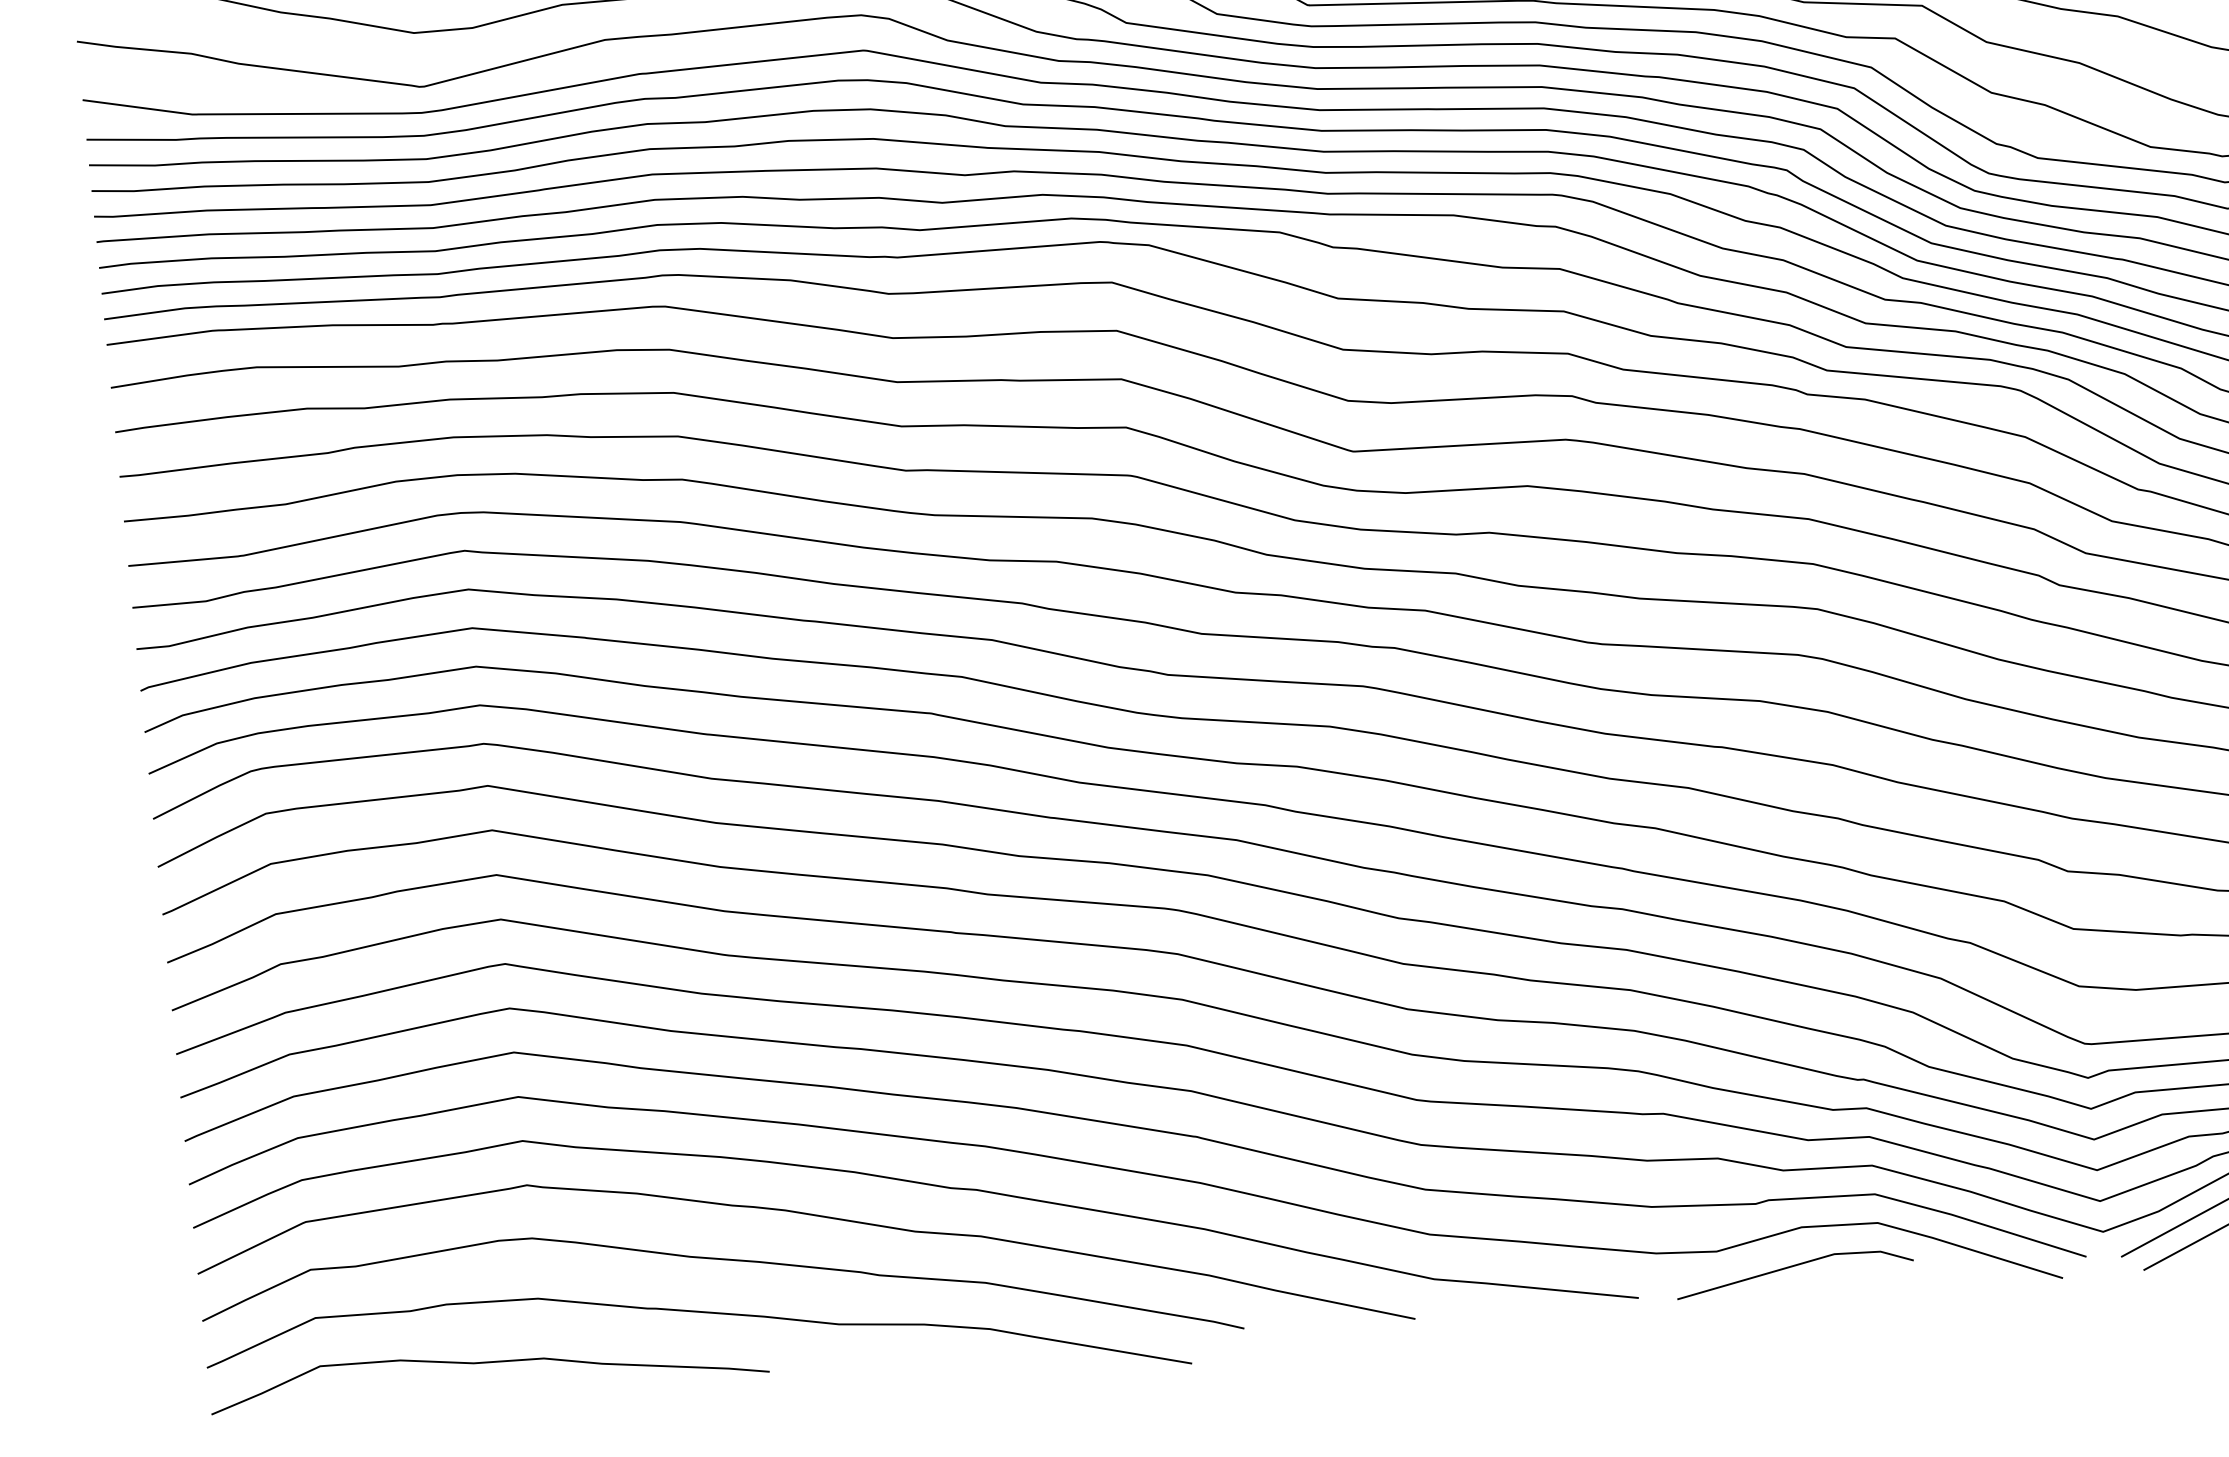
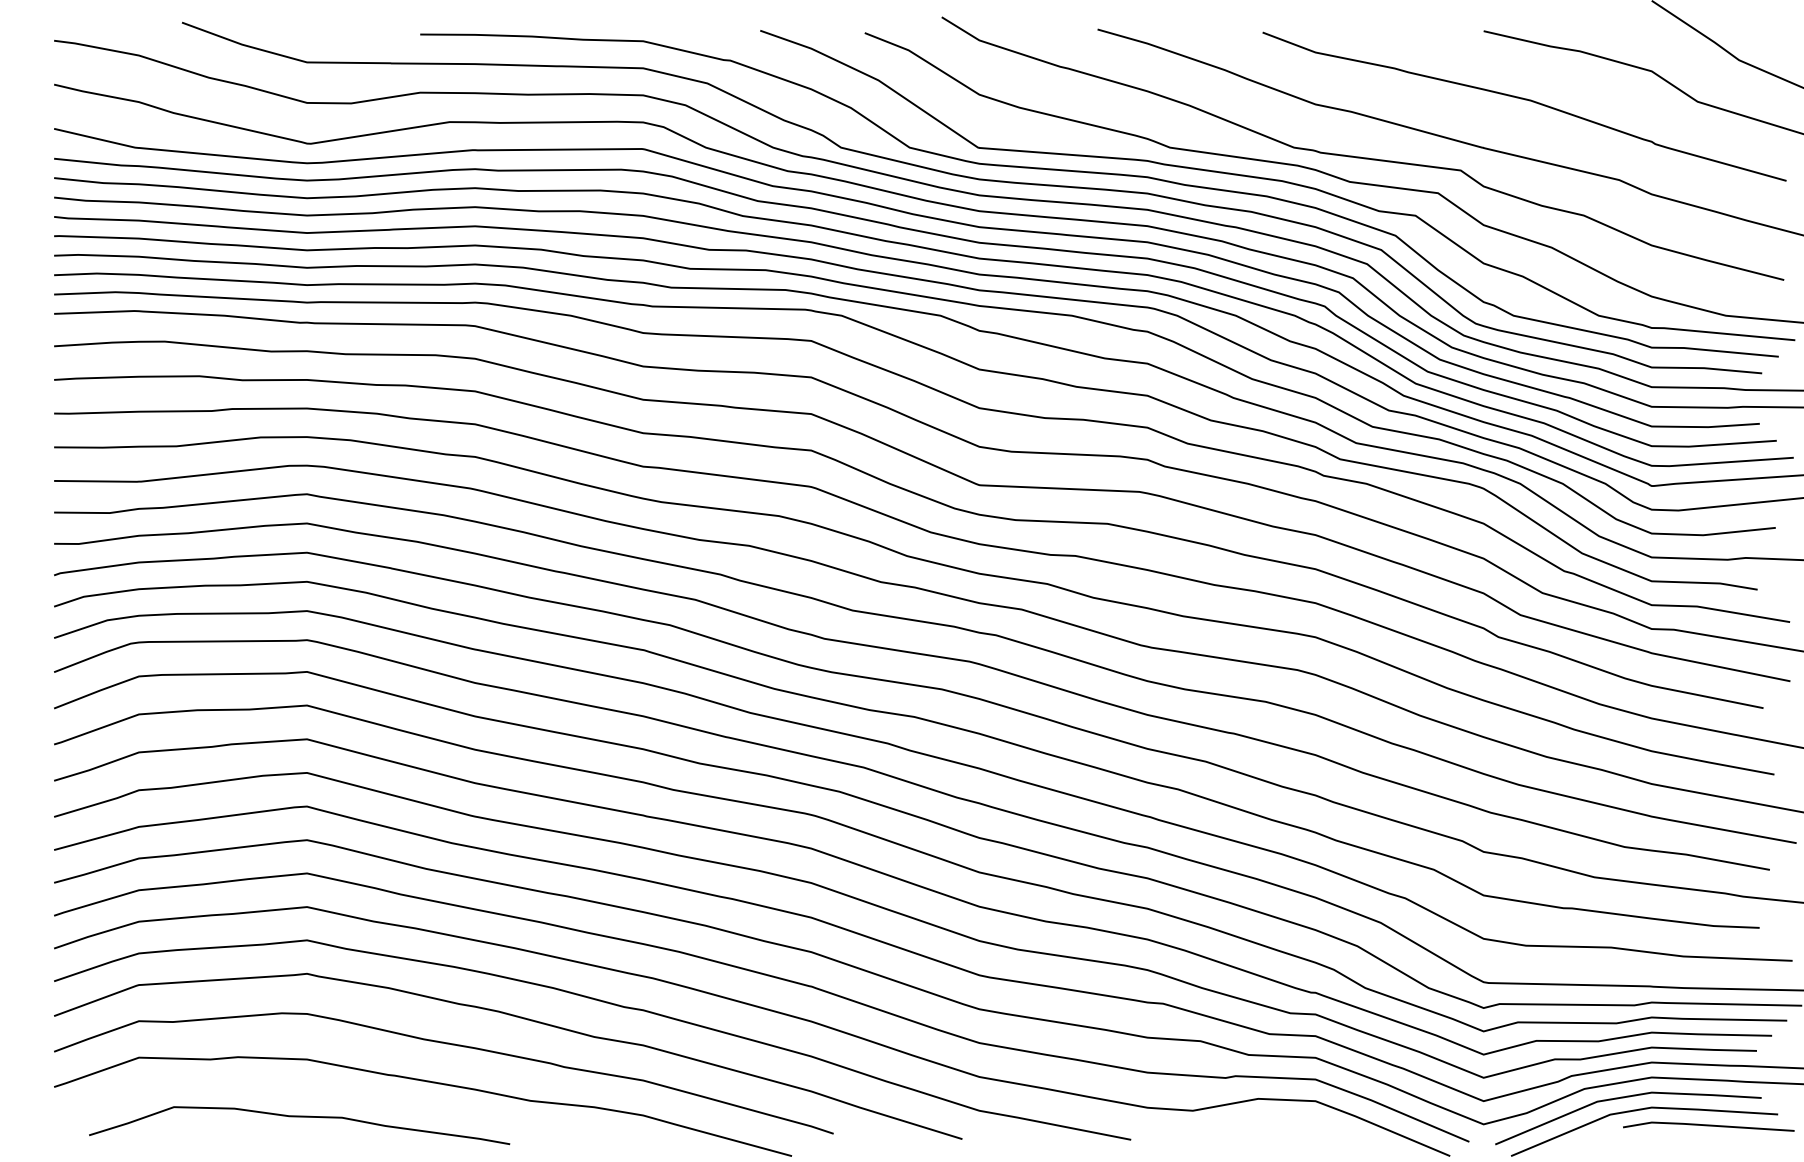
line: (1793, 1267) -> (1249, 1128), removed
curve: (487, 1363) -> (299, 1117), moved

